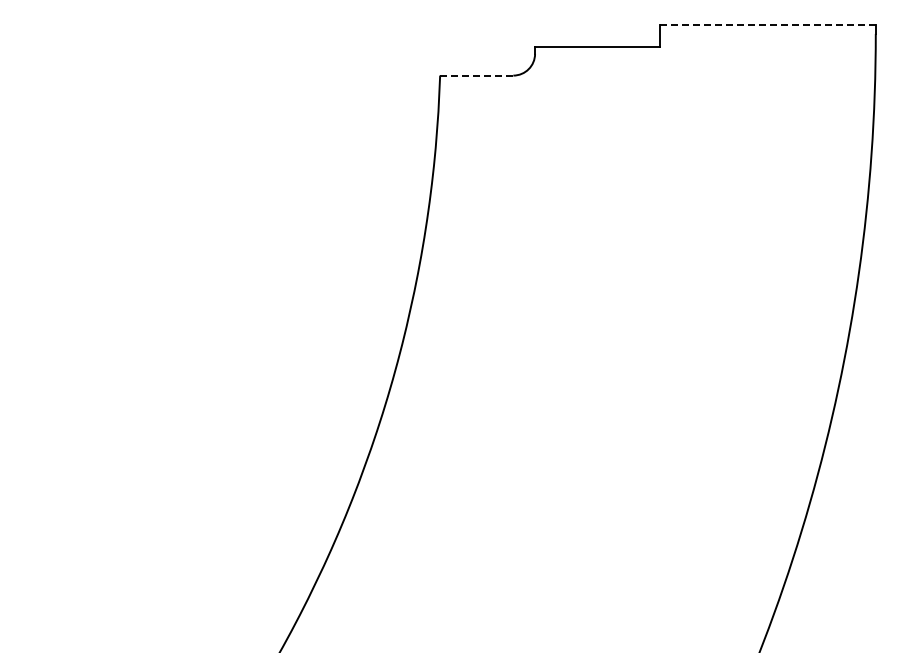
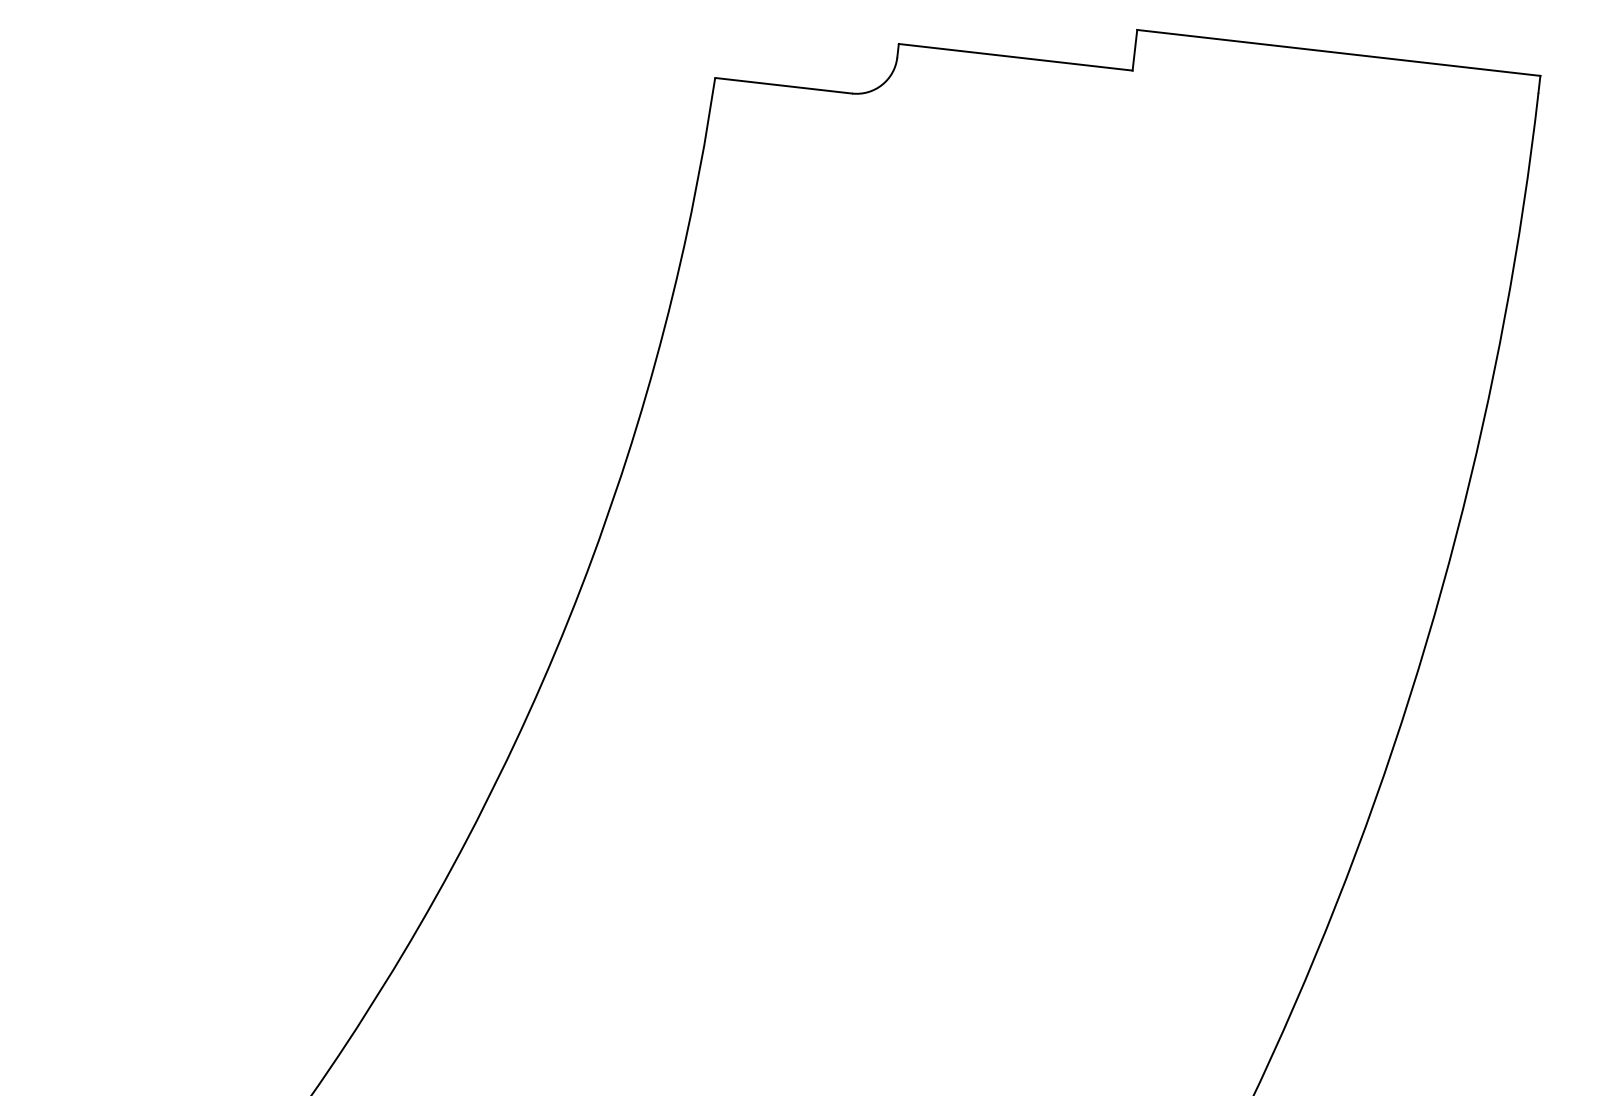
line: (767, 24) -> (1338, 52), dashed -> solid
line: (476, 75) -> (783, 85), dashed -> solid

